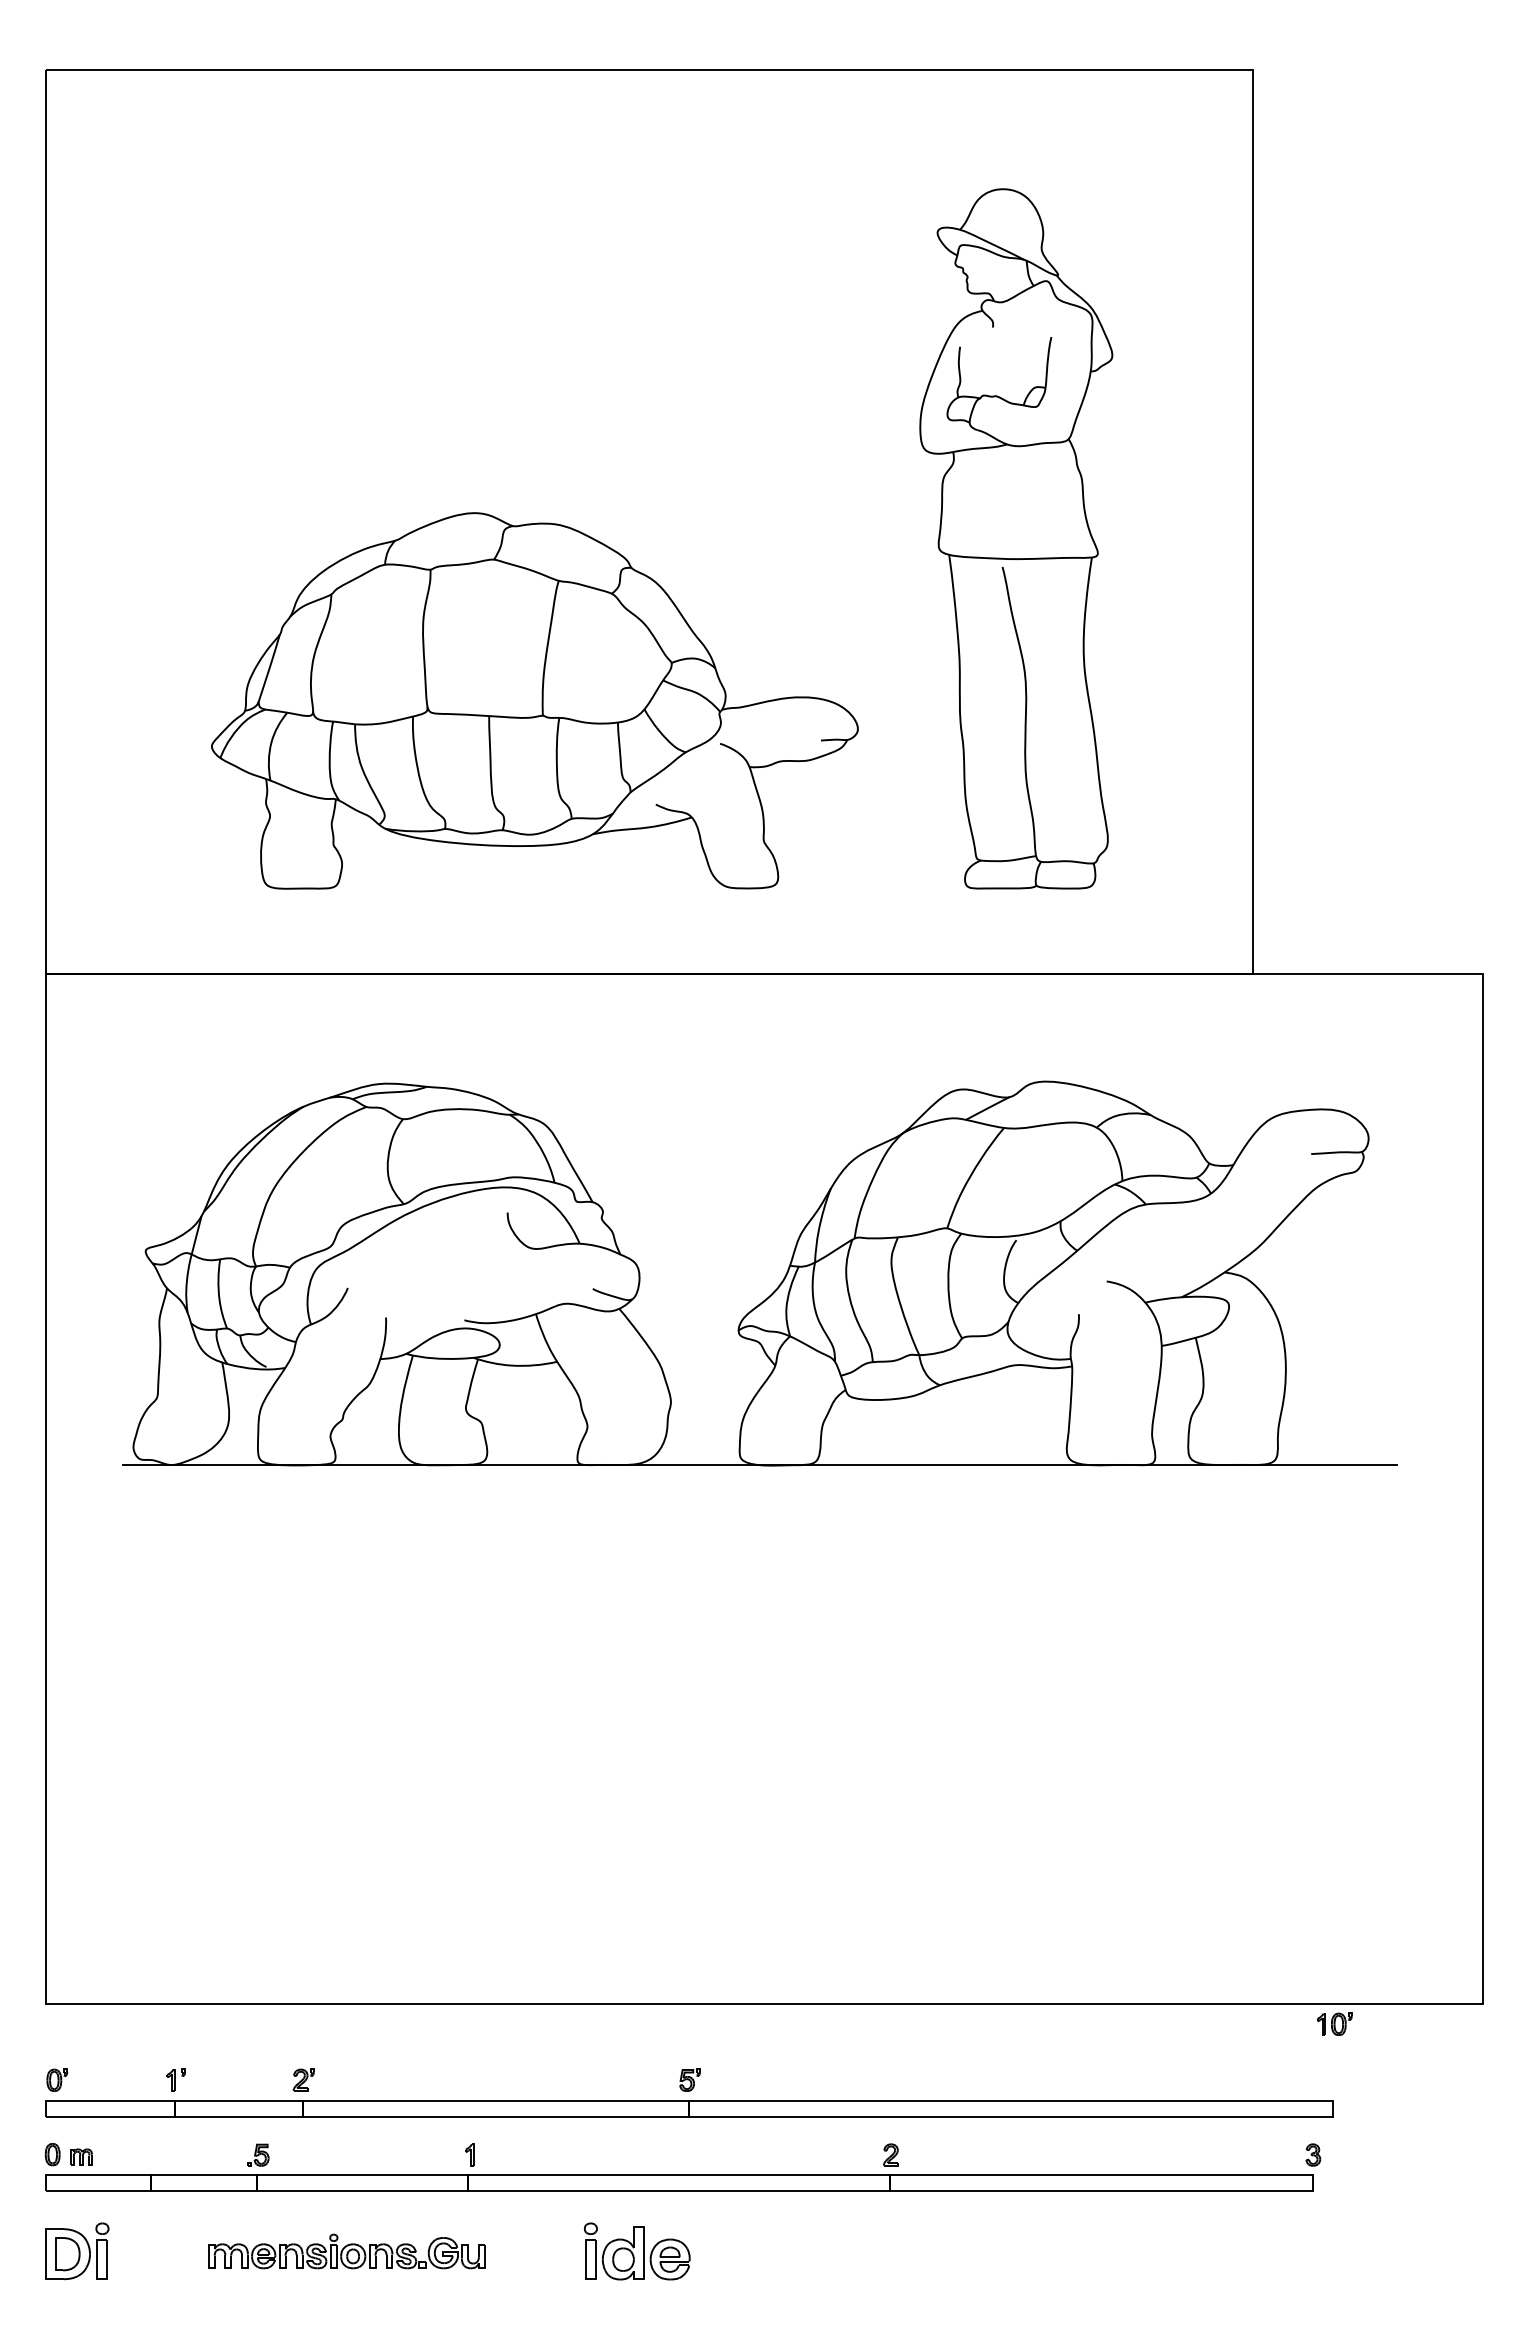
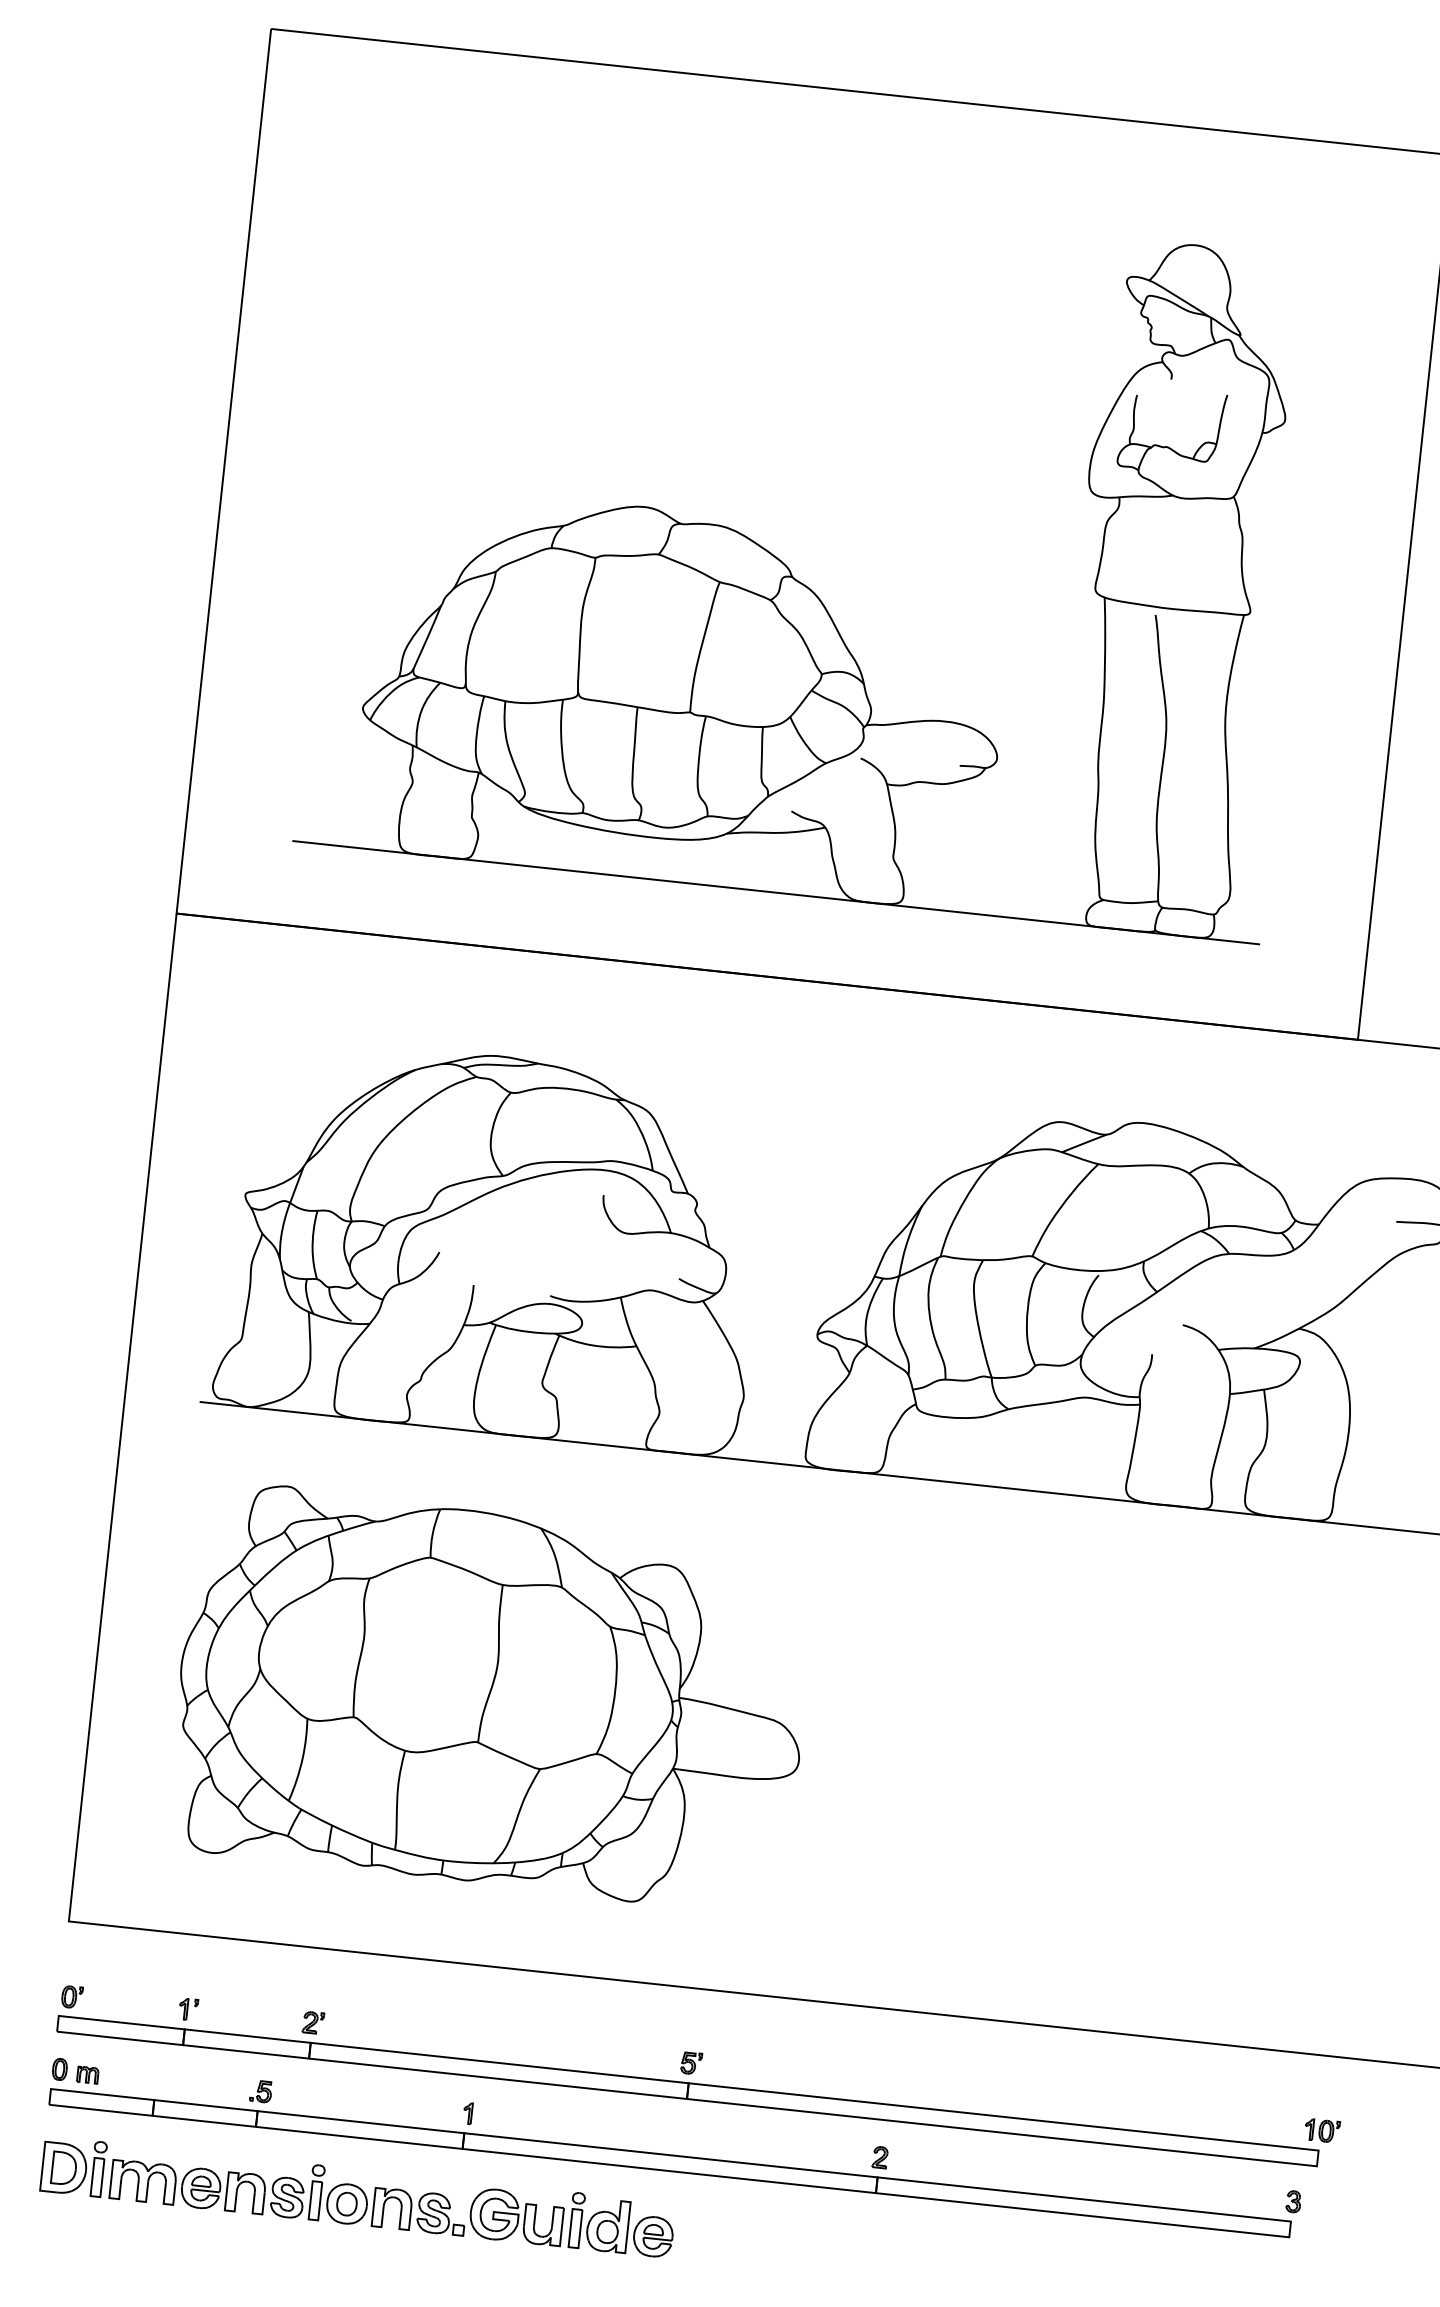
line: (648, 888) -> (775, 892), added
part: (448, 1732) -> (491, 1697), added
part: (1334, 2023) -> (1322, 2130), moved
part: (346, 2251) -> (337, 2195), size x1.67

